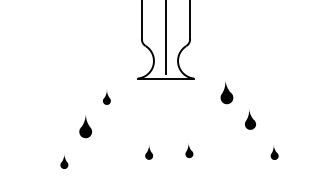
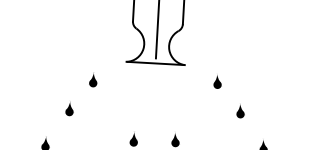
part: (226, 92) -> (217, 81), size x0.62
part: (250, 119) -> (240, 110), size x0.71
part: (85, 126) -> (69, 108), size x0.62

